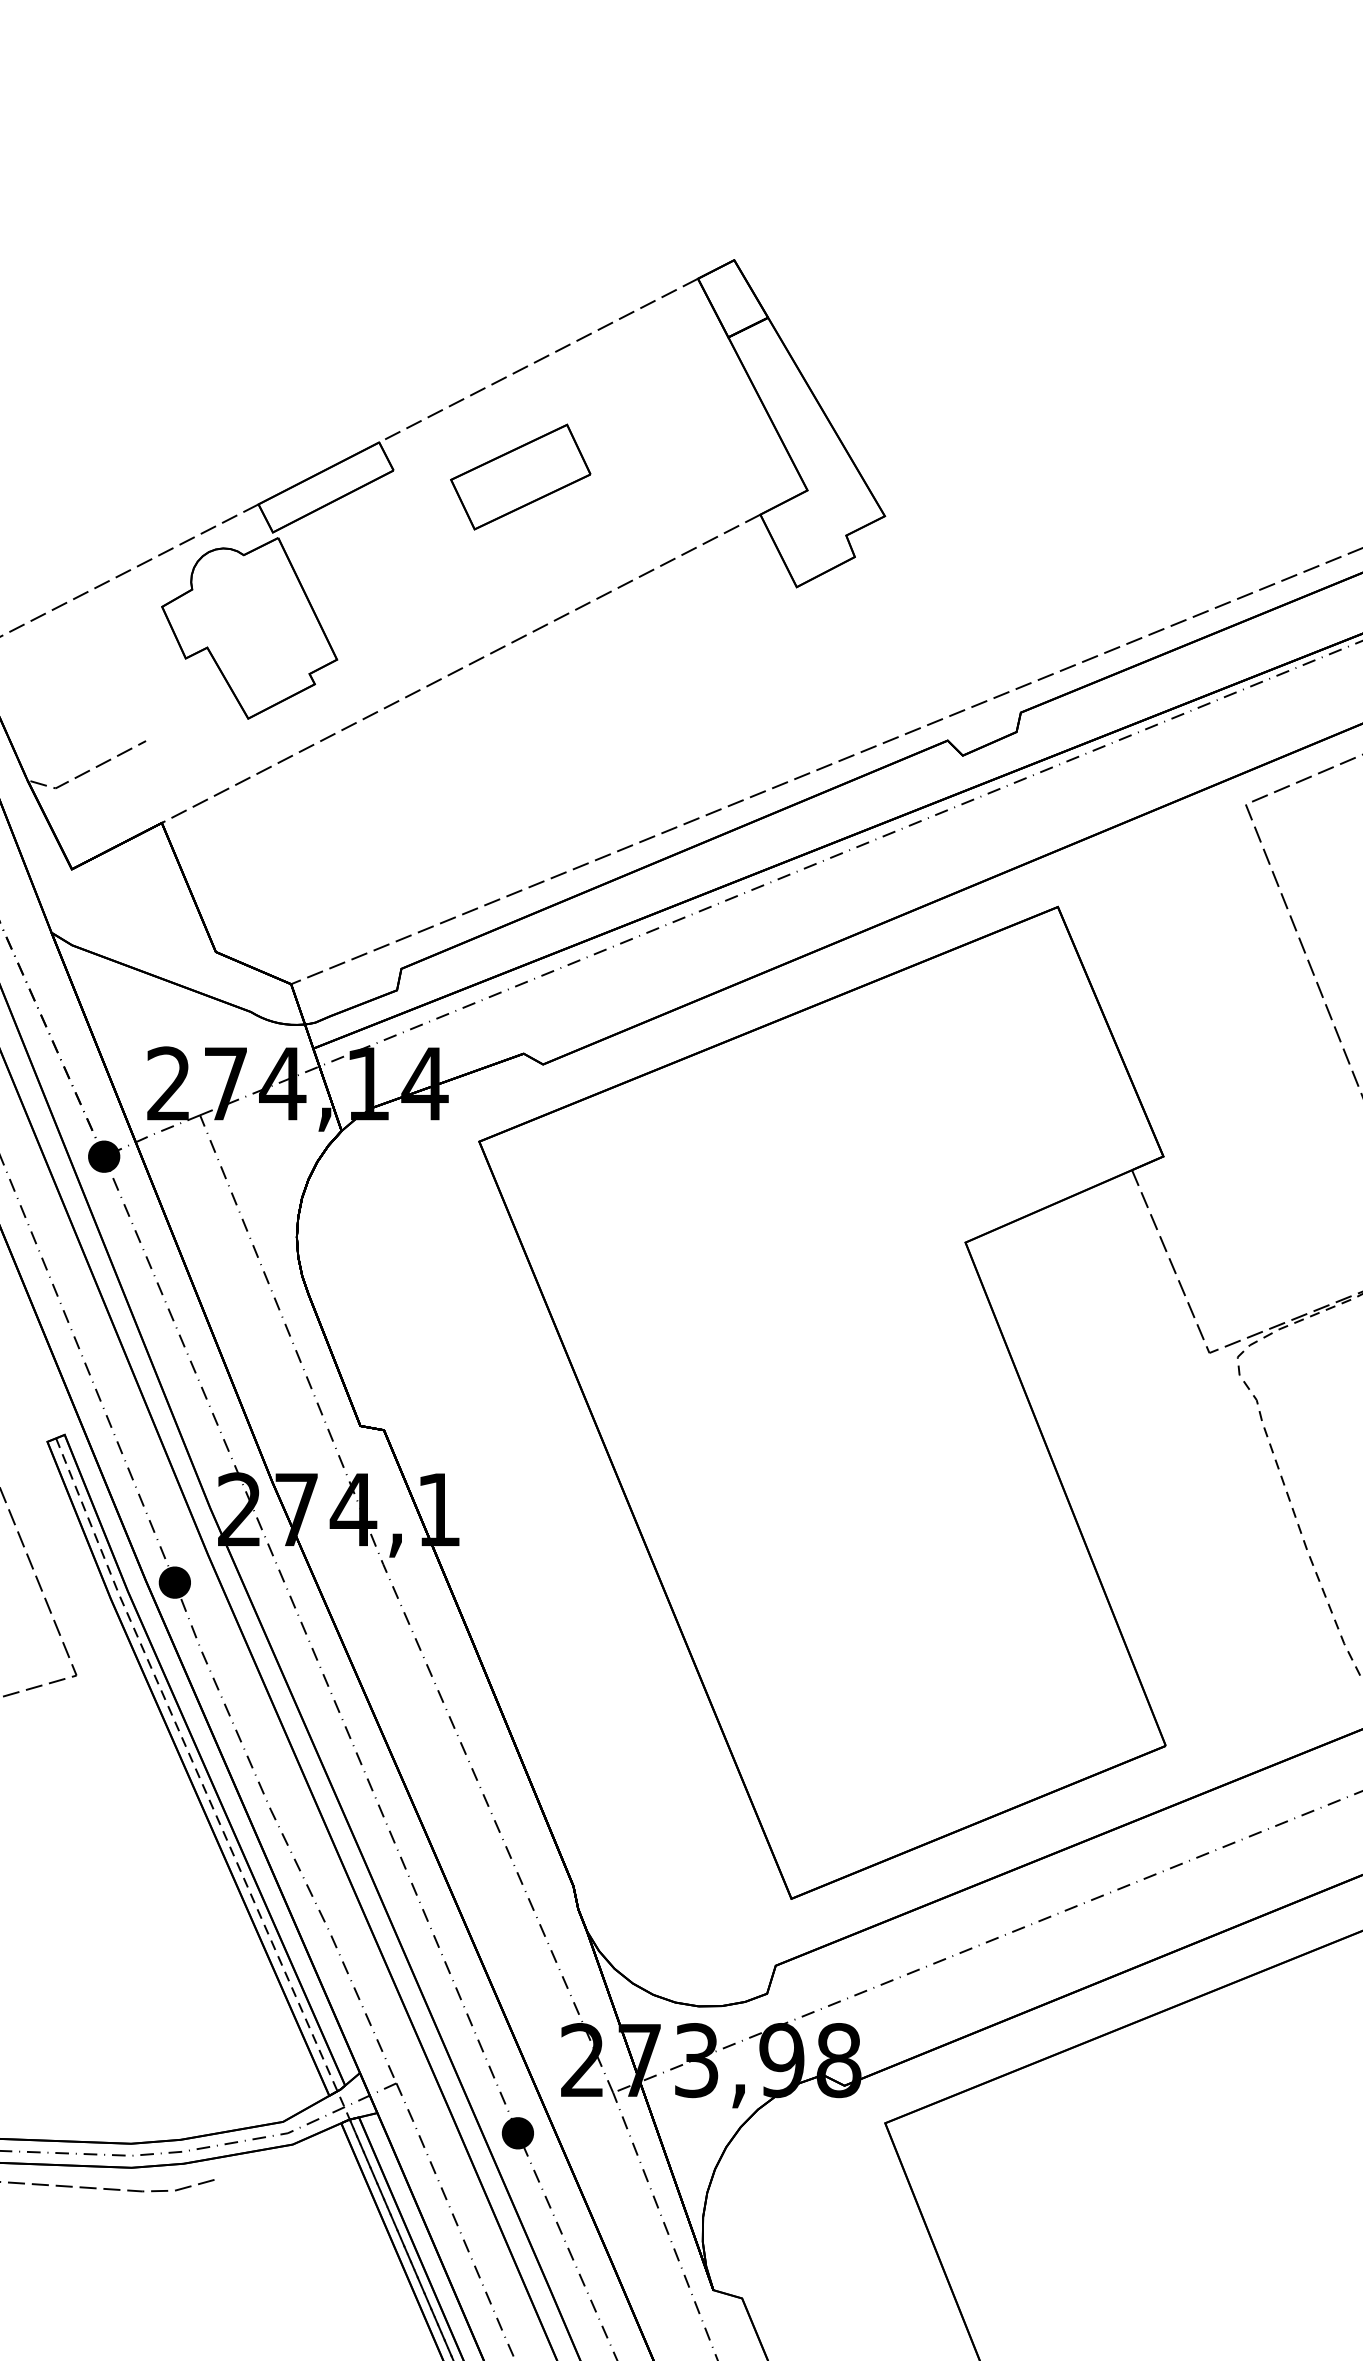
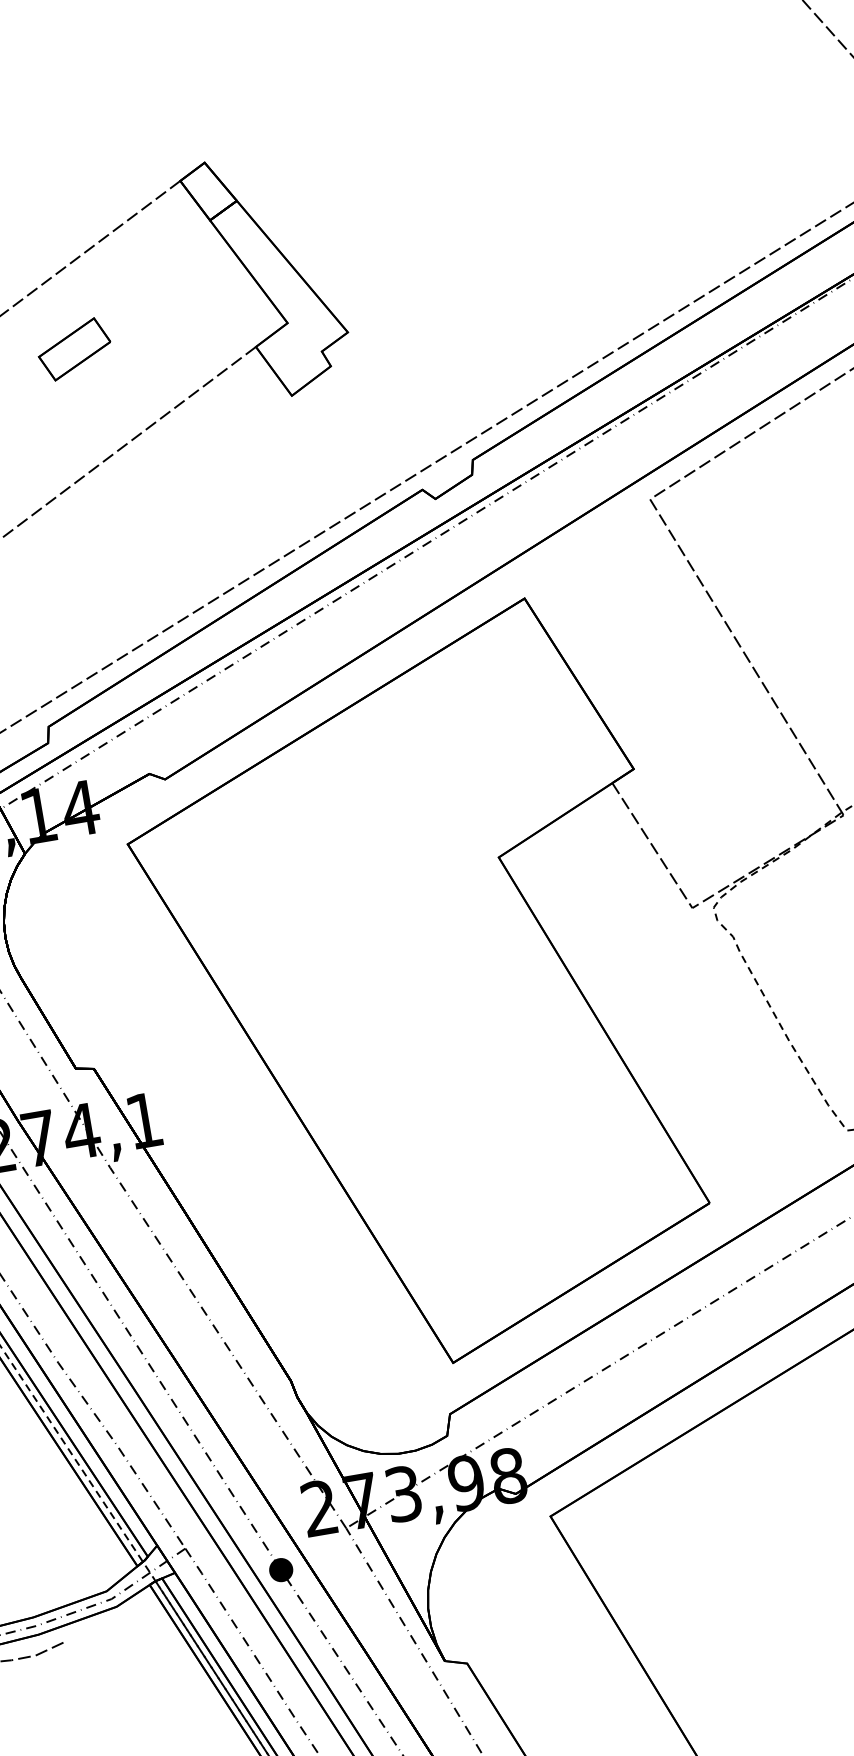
part: (520, 476) -> (74, 349), size x0.7

